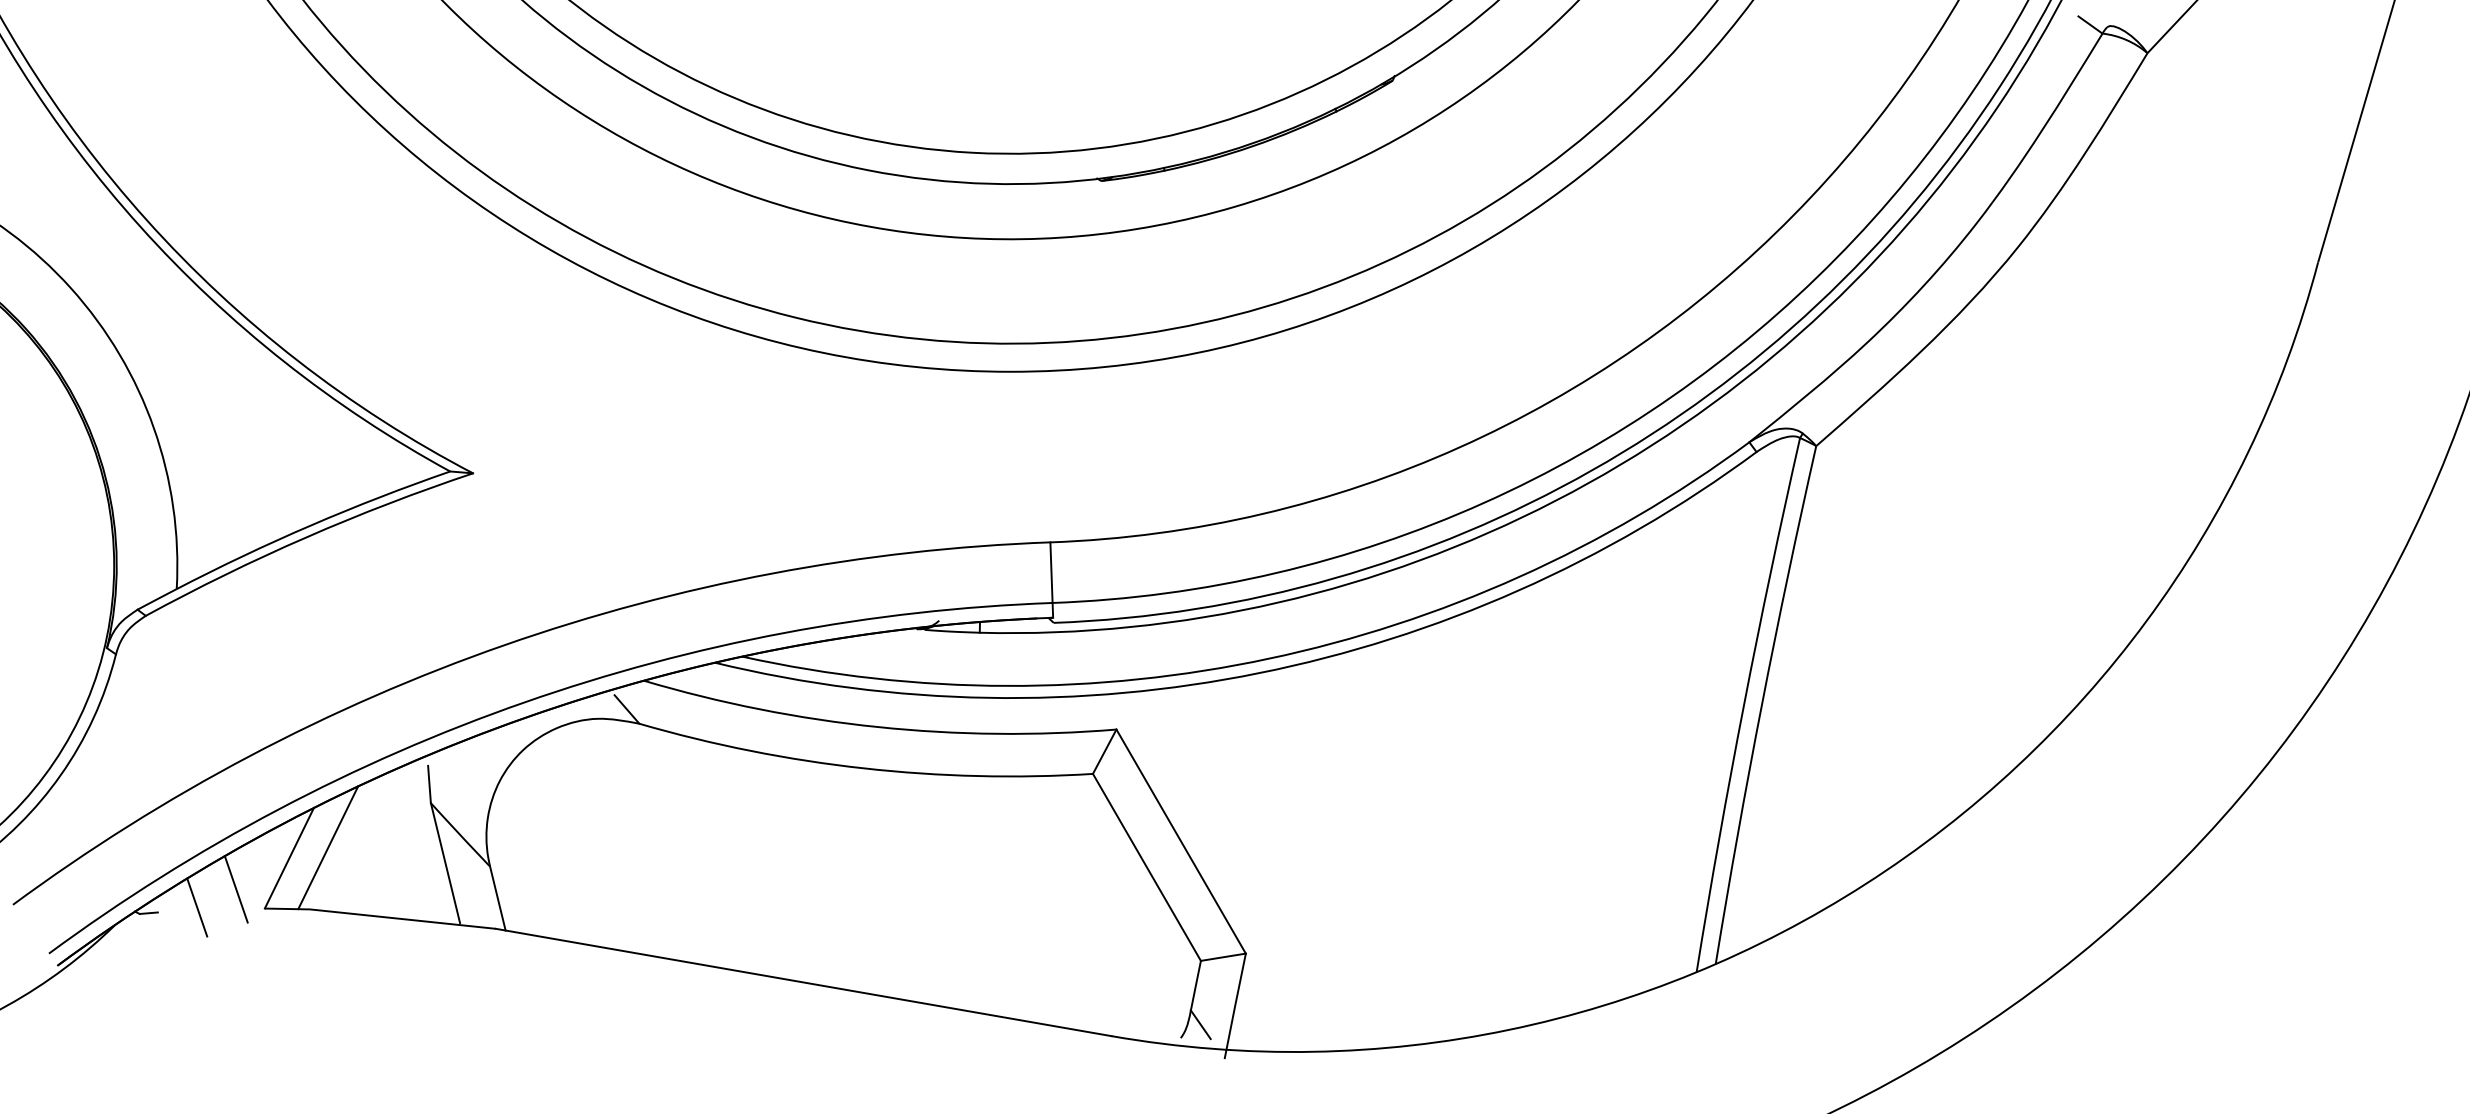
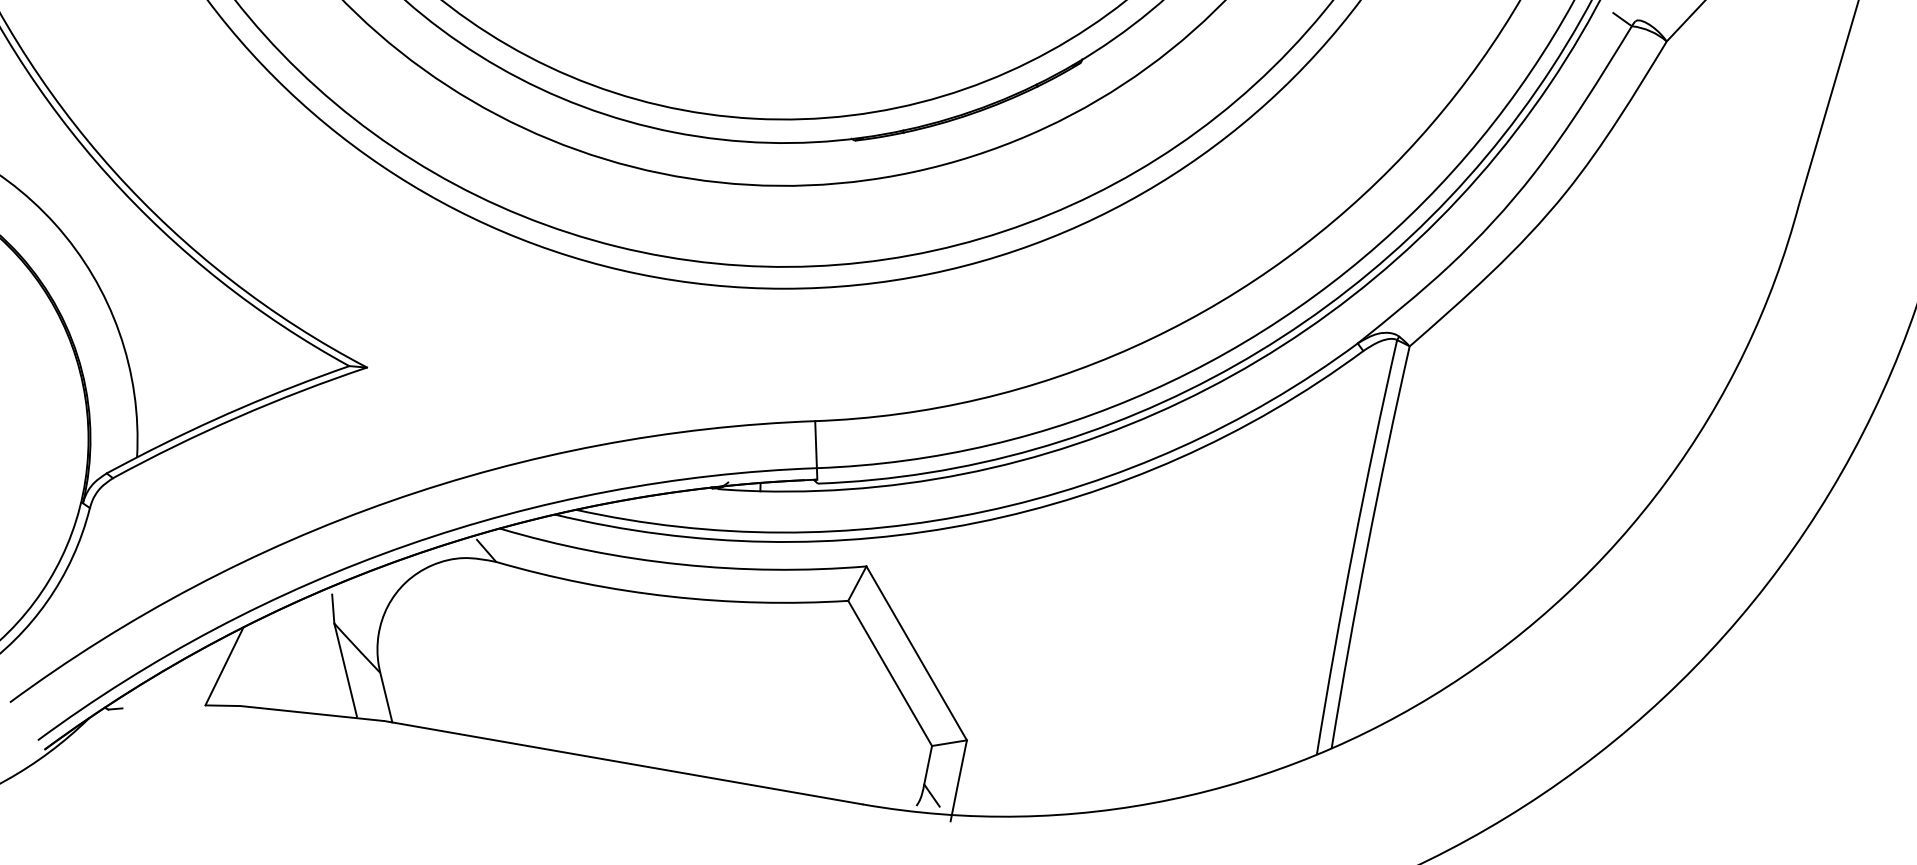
line: (328, 847) -> (254, 657), removed
line: (235, 889) -> (182, 690), removed
line: (197, 907) -> (153, 704), removed

